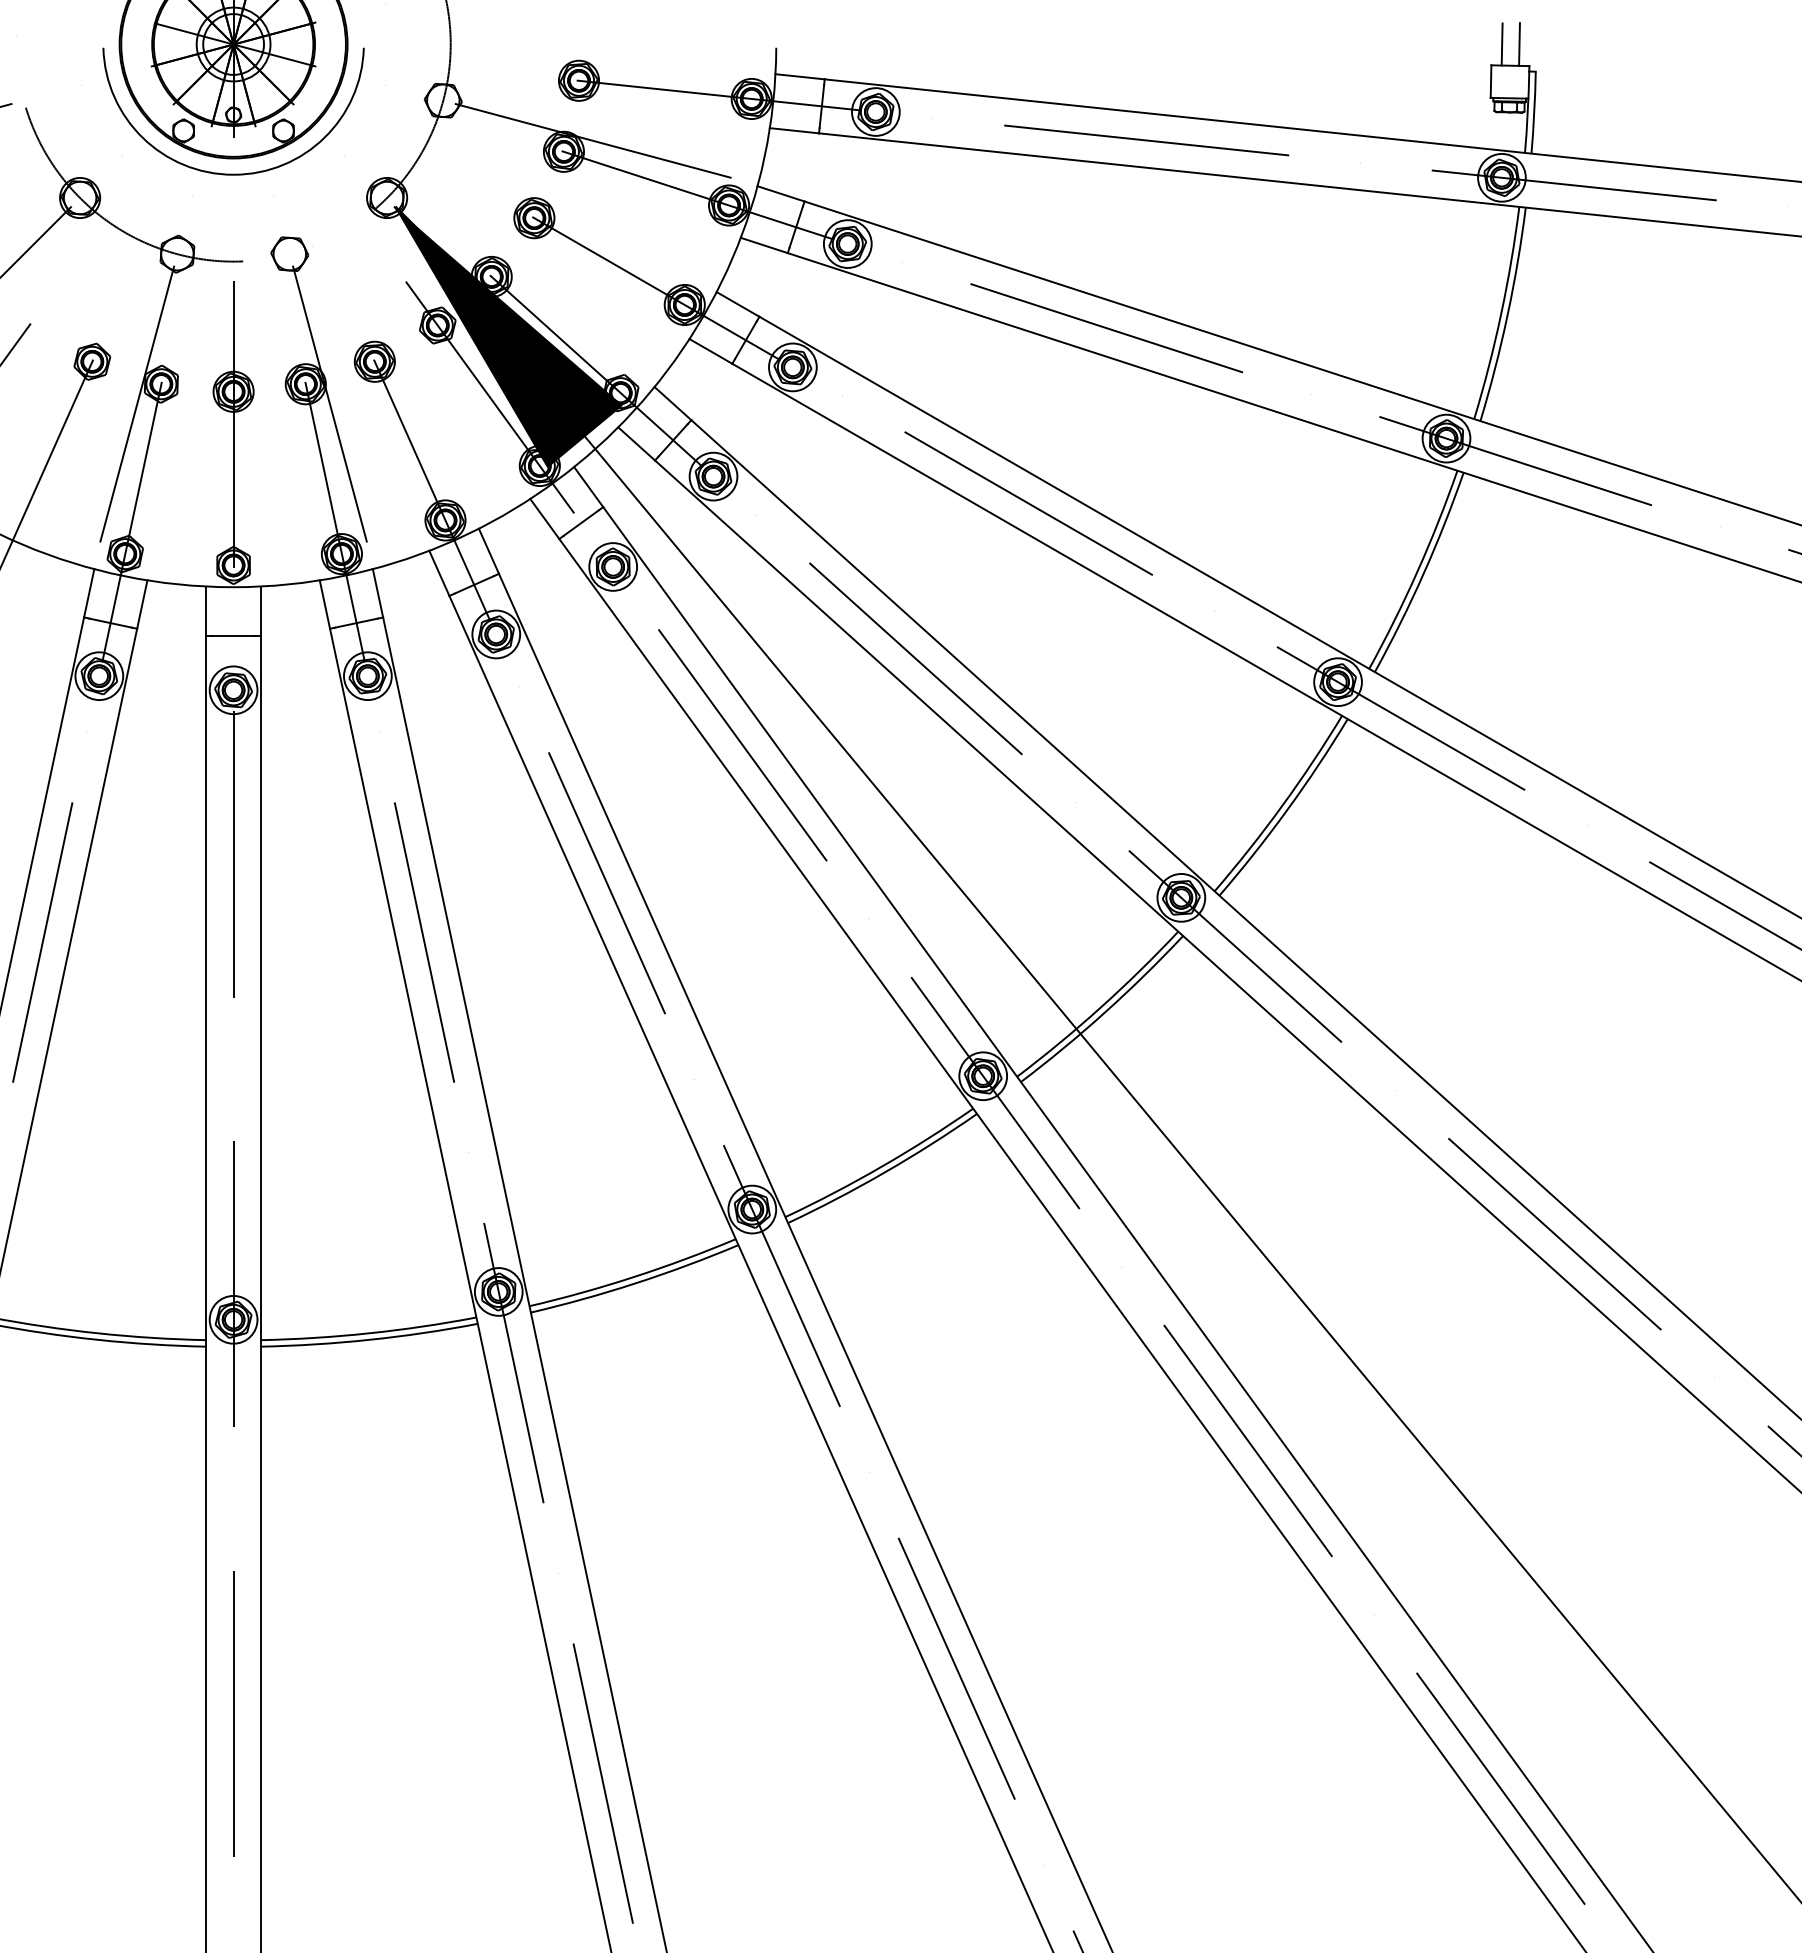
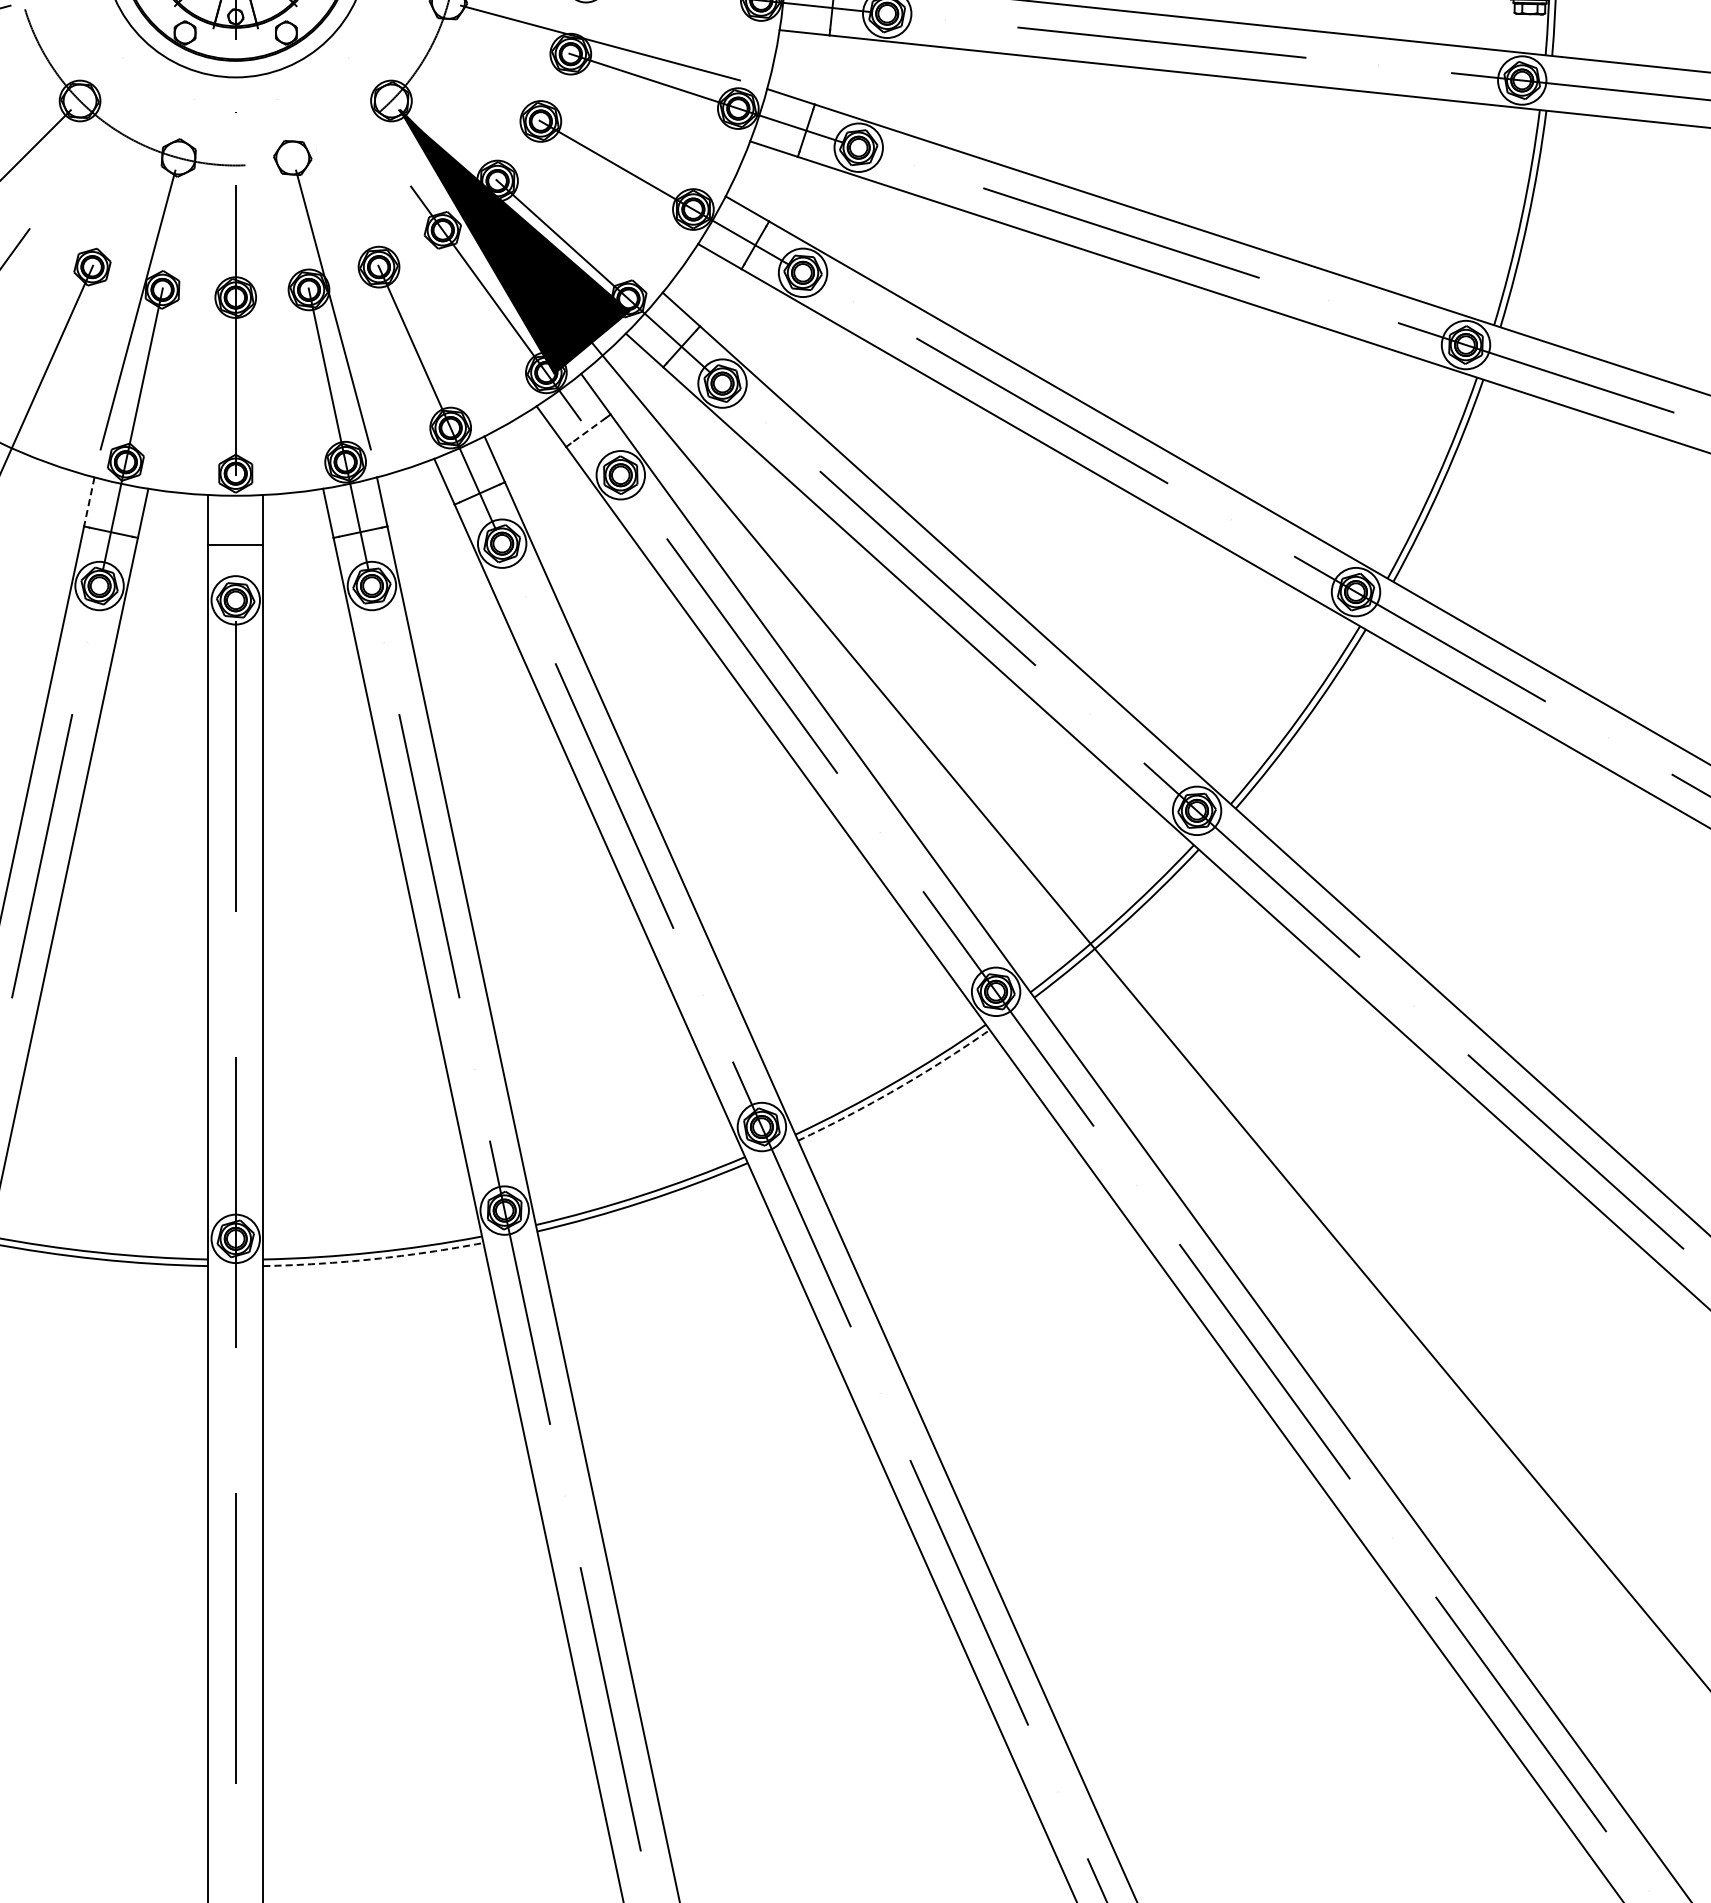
line: (581, 523) -> (588, 431), solid -> dashed
line: (89, 593) -> (89, 502), solid -> dashed
arc: (884, 1172) -> (895, 1089), solid -> dashed
arc: (369, 1339) -> (373, 1258), solid -> dashed

